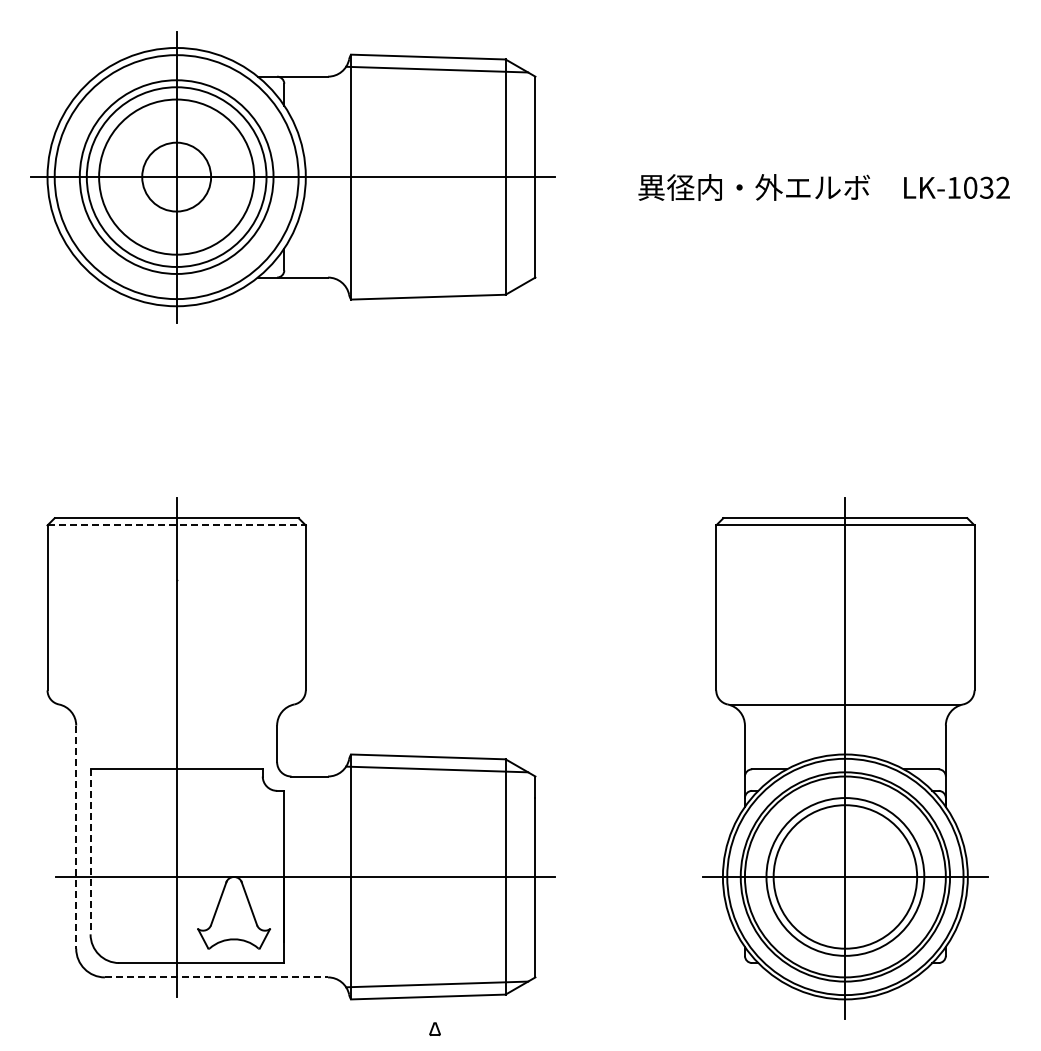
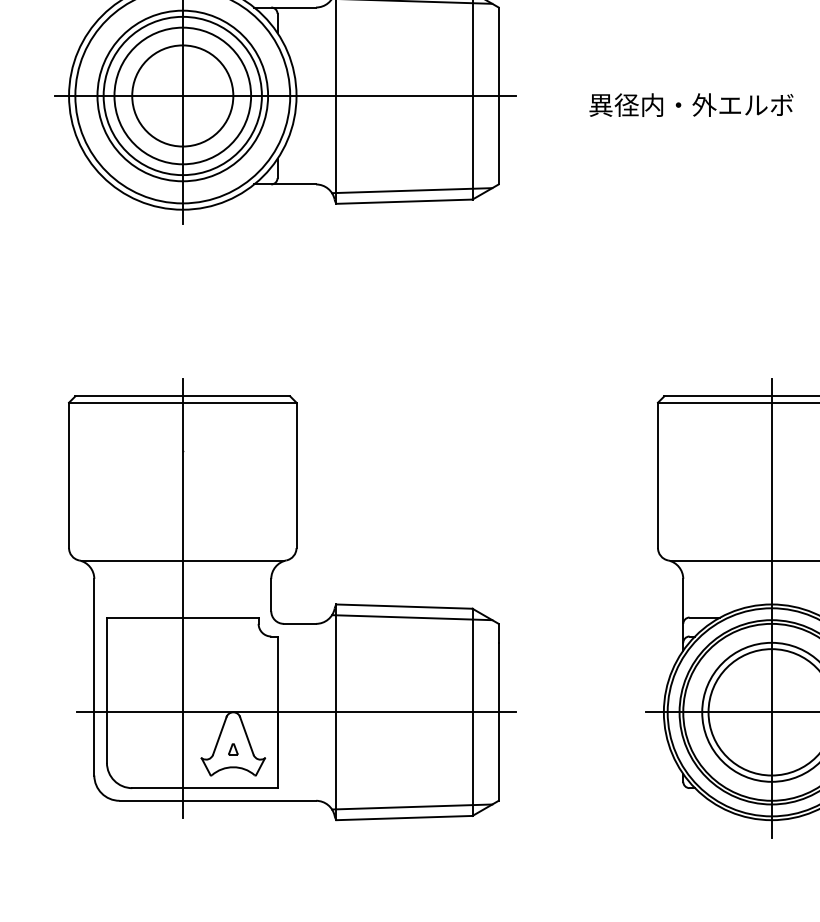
circle: (176, 176) -> (182, 95), size x1.67
line: (437, 284) -> (412, 190), added
line: (177, 525) -> (183, 402), dashed -> solid
line: (176, 704) -> (182, 560), added
line: (76, 837) -> (94, 677), dashed -> solid
line: (90, 851) -> (106, 689), dashed -> solid
line: (216, 977) -> (217, 800), dashed -> solid
part: (434, 1028) -> (232, 748), moved

